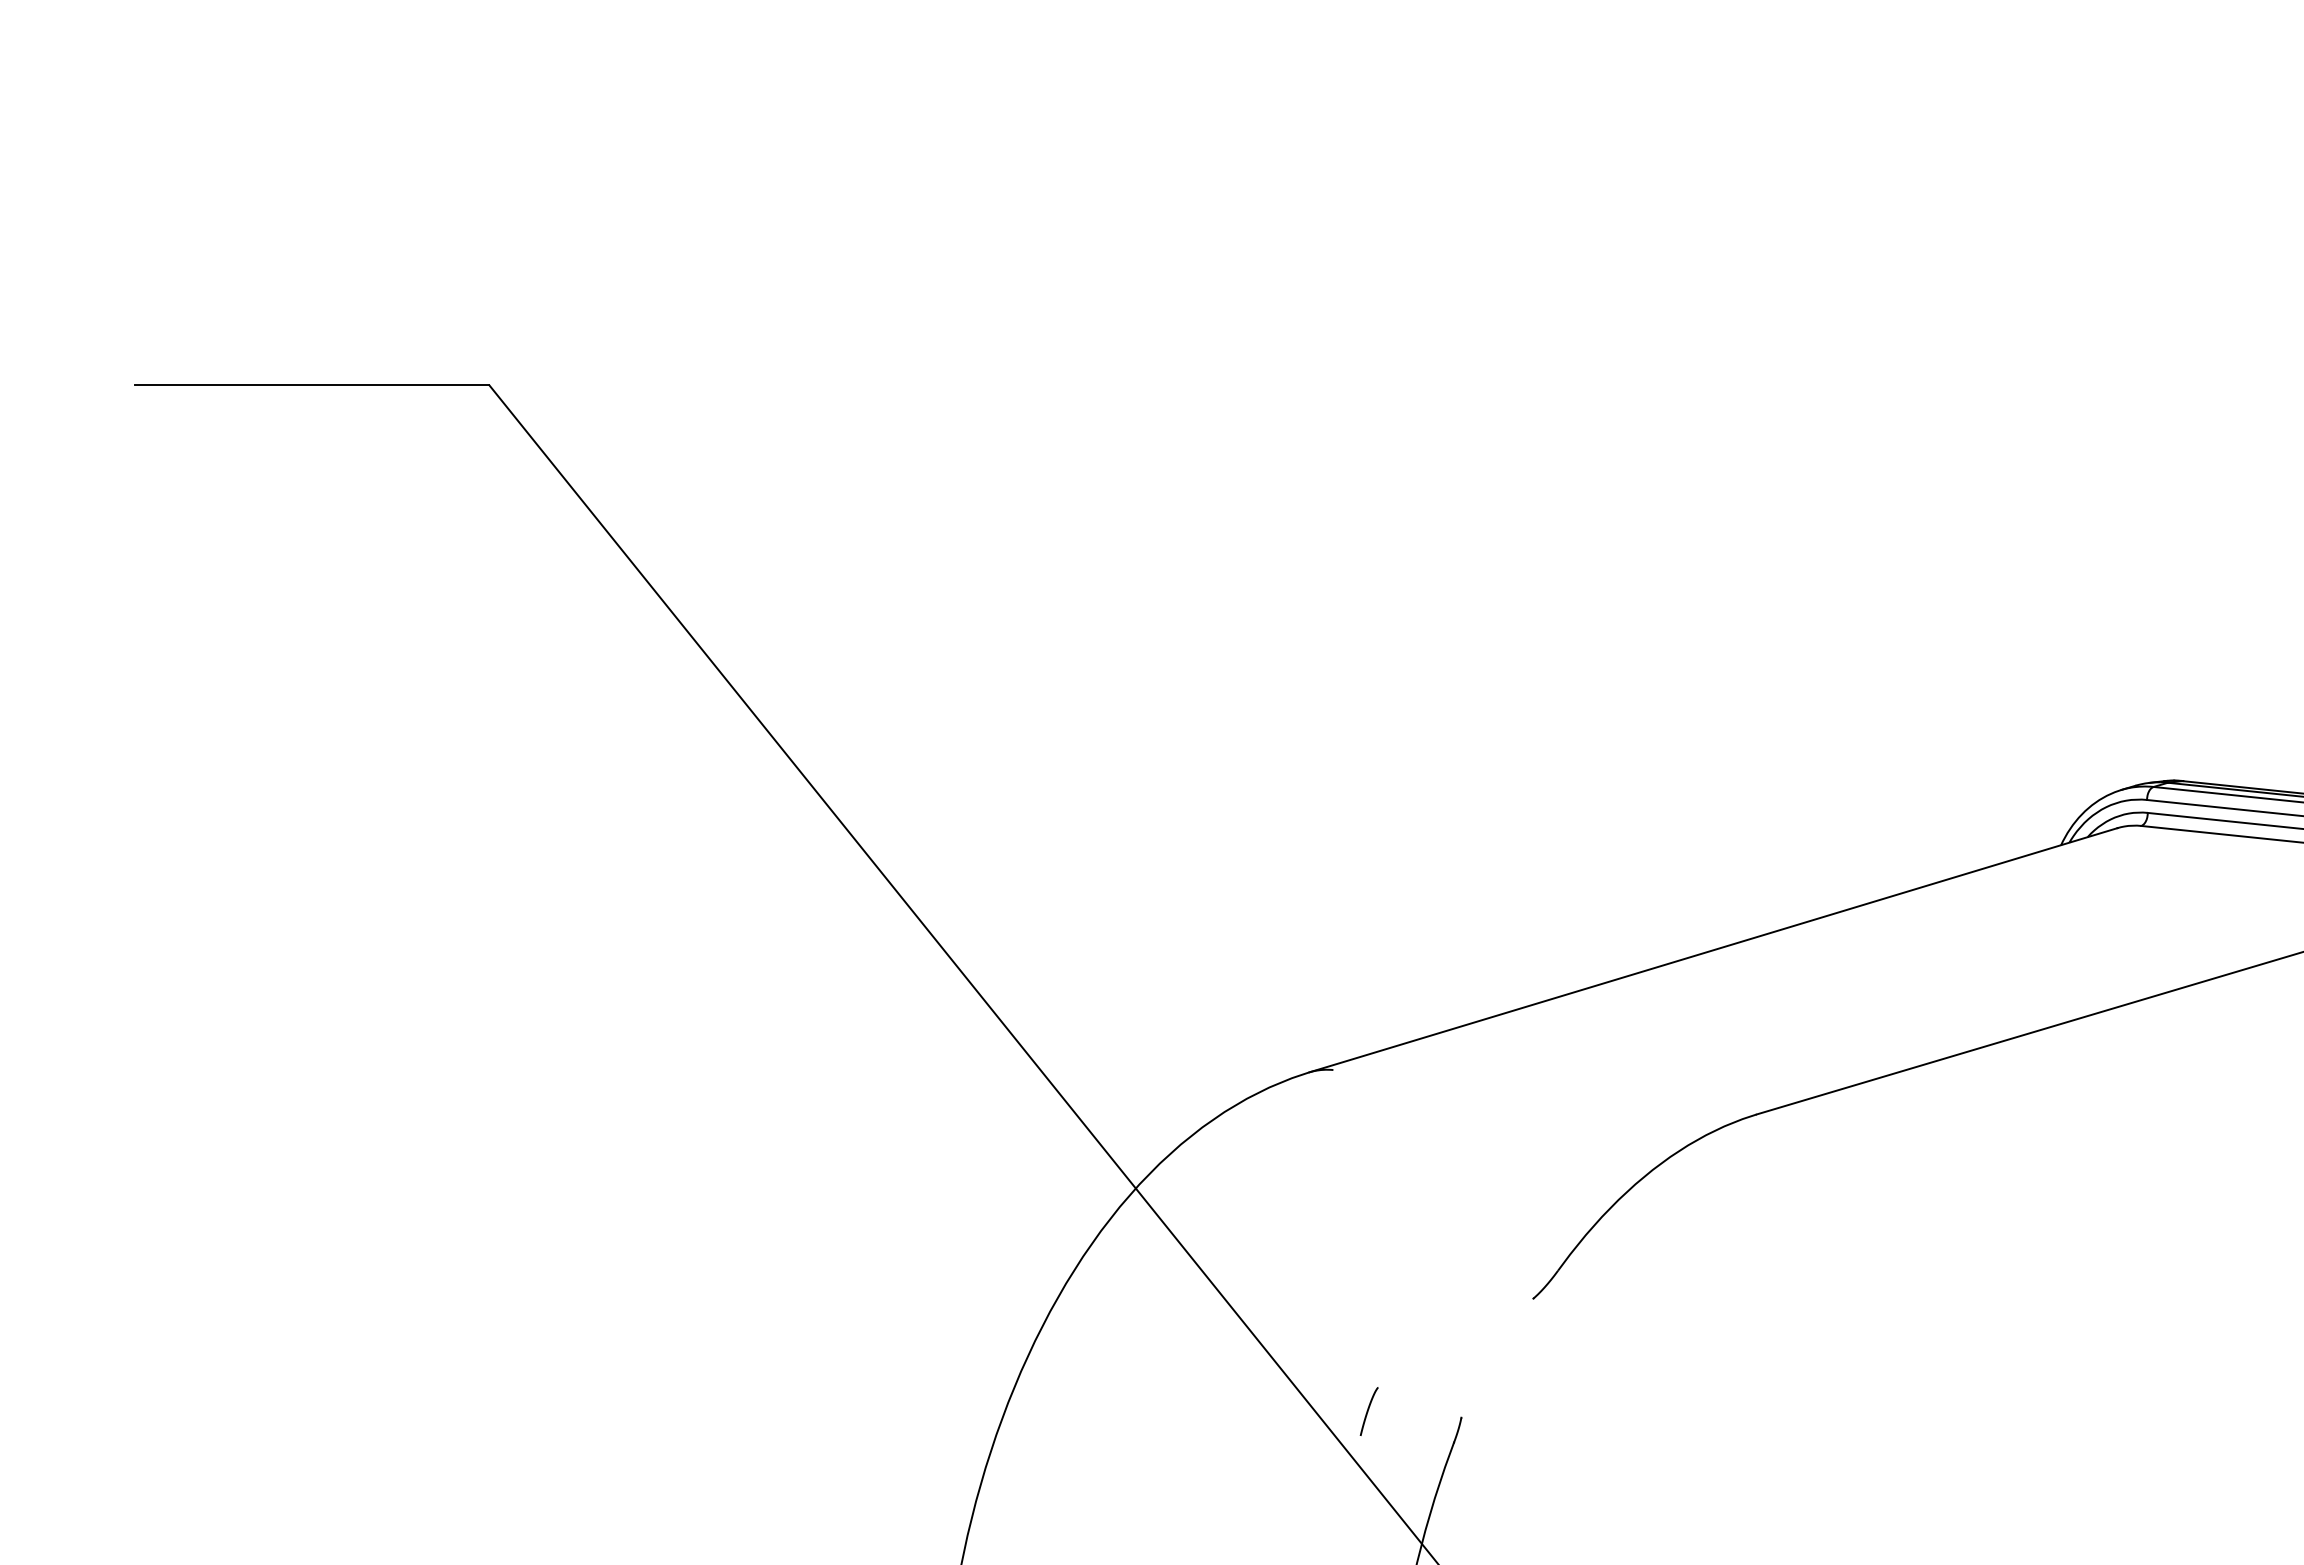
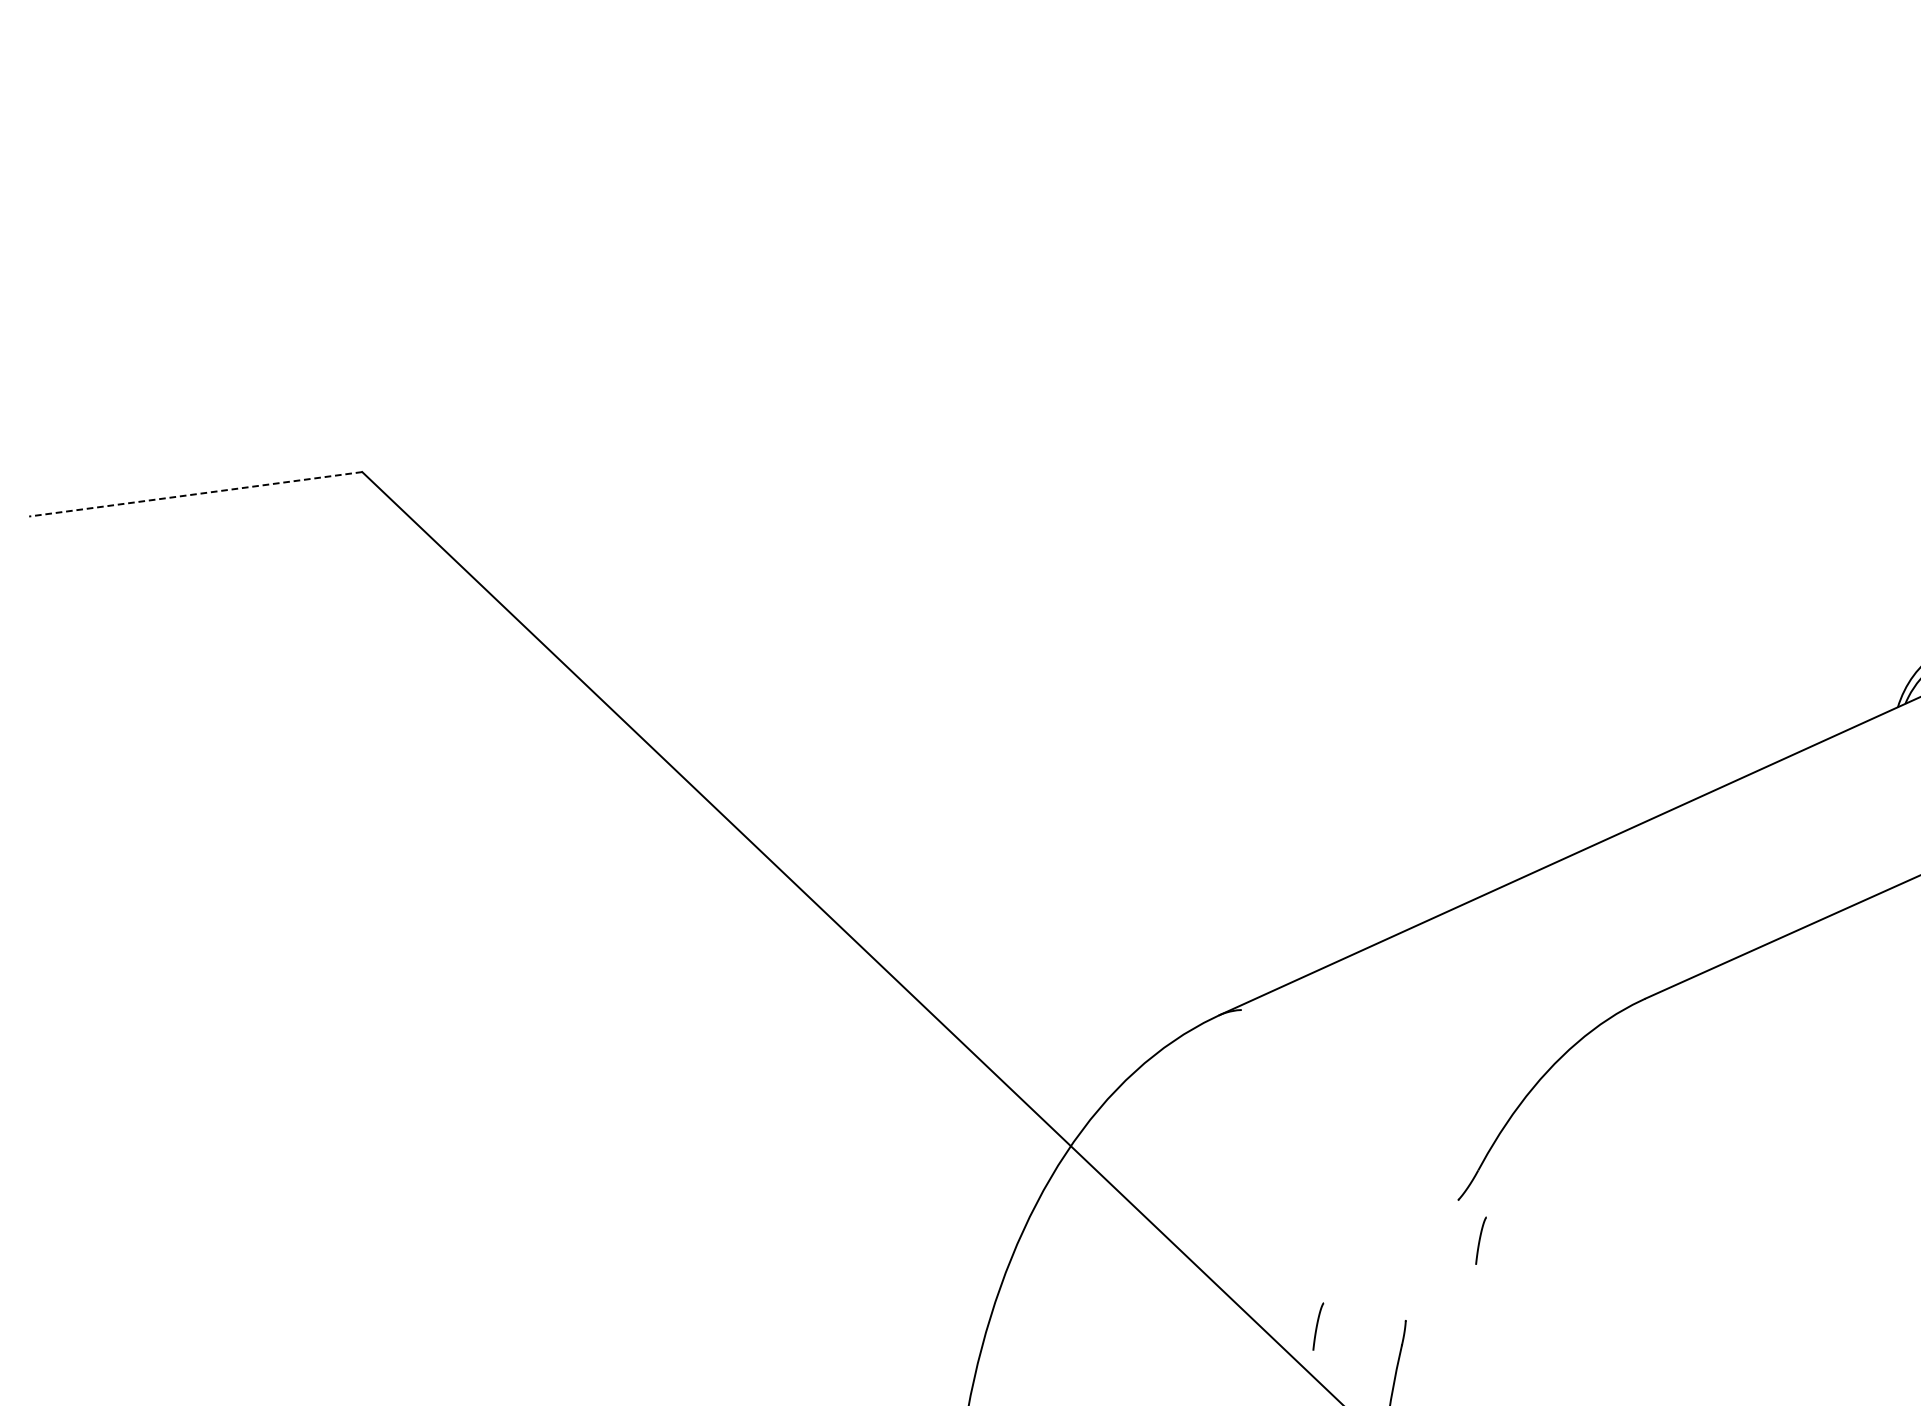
line: (311, 385) -> (194, 494), solid -> dashed
curve: (1550, 1344) -> (1480, 1240), added

